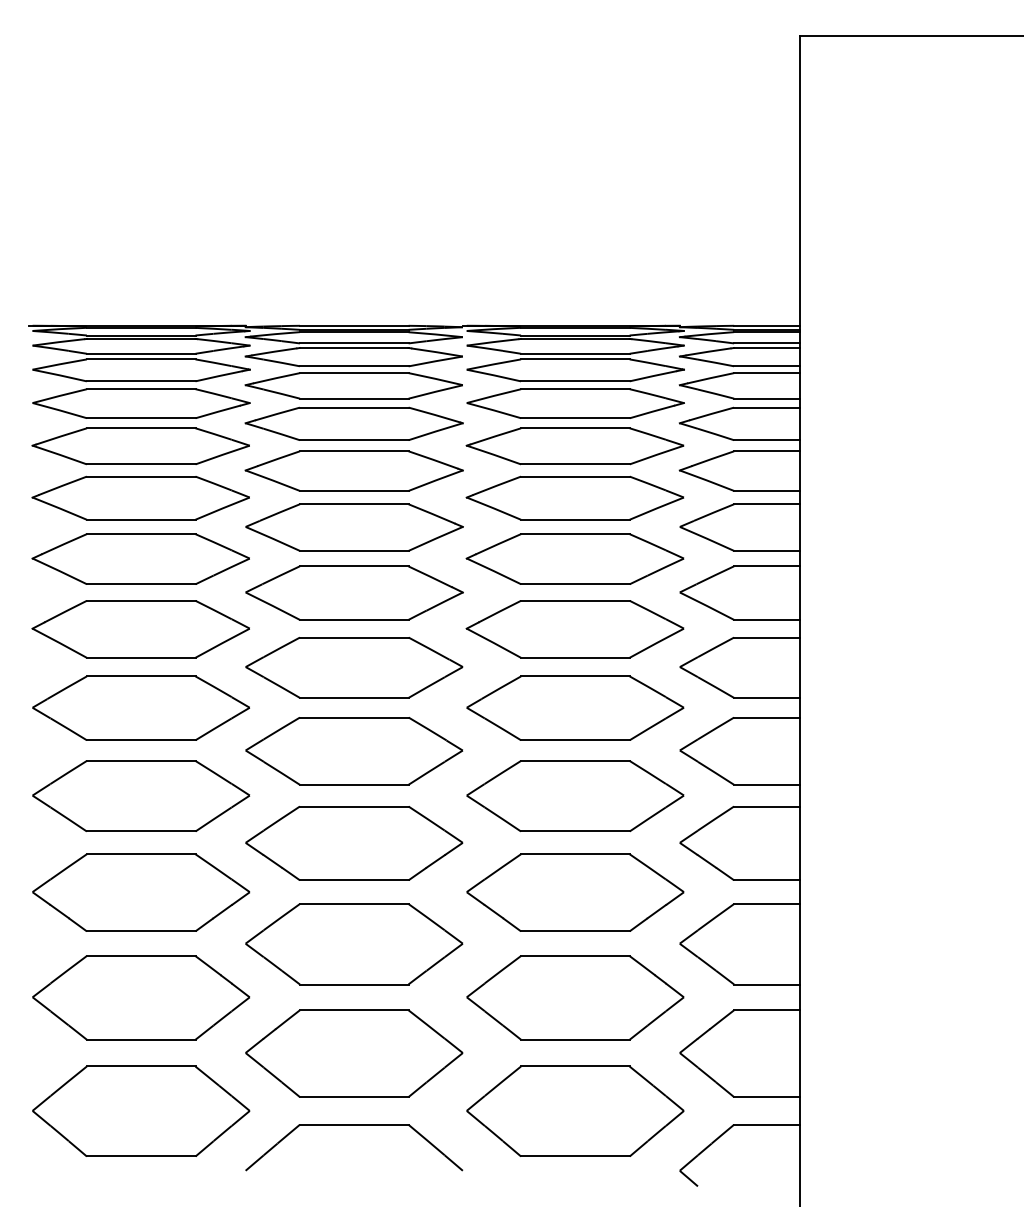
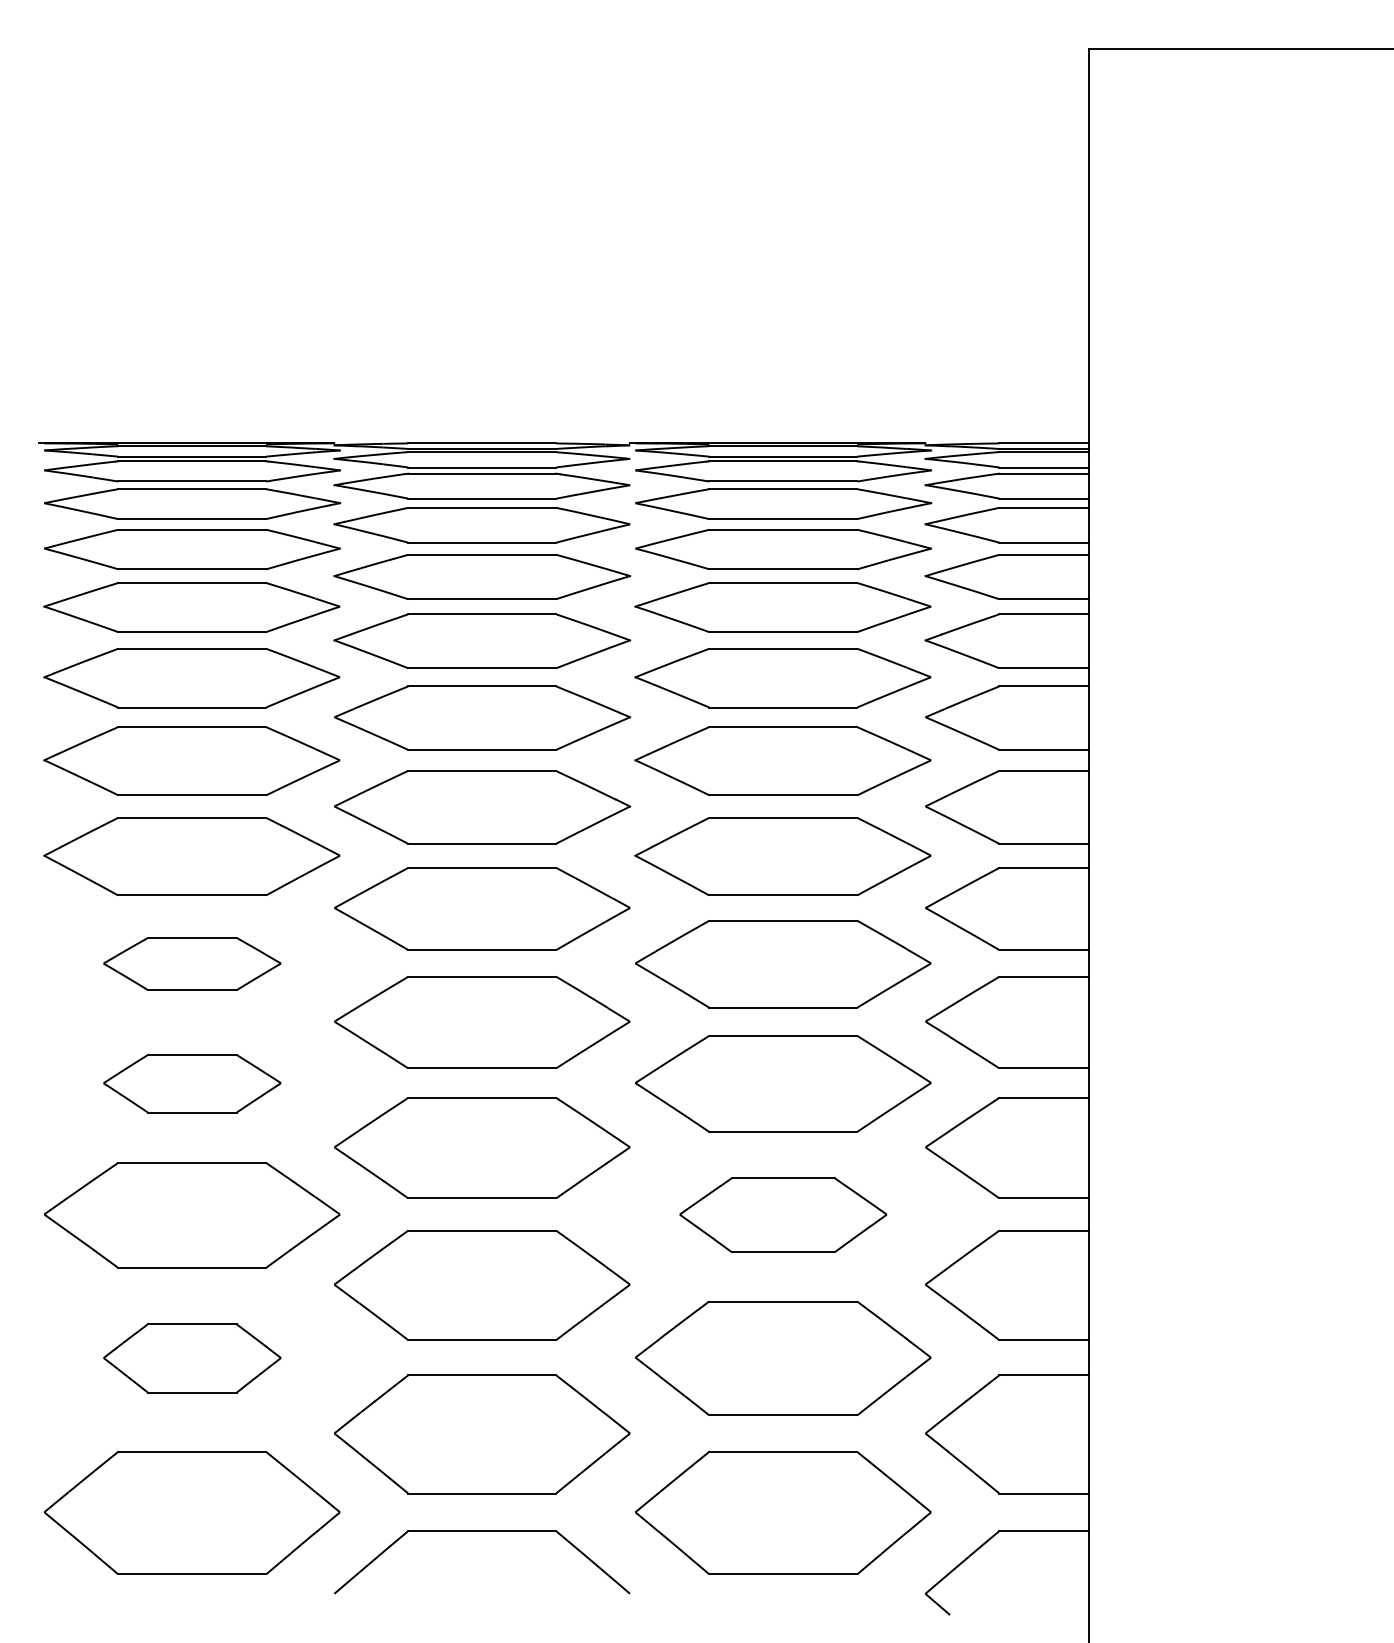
part: (141, 707) -> (192, 963), size x0.6
part: (141, 795) -> (192, 1082), size x0.6
part: (575, 892) -> (783, 1214), size x0.7
part: (141, 997) -> (192, 1357), size x0.6

